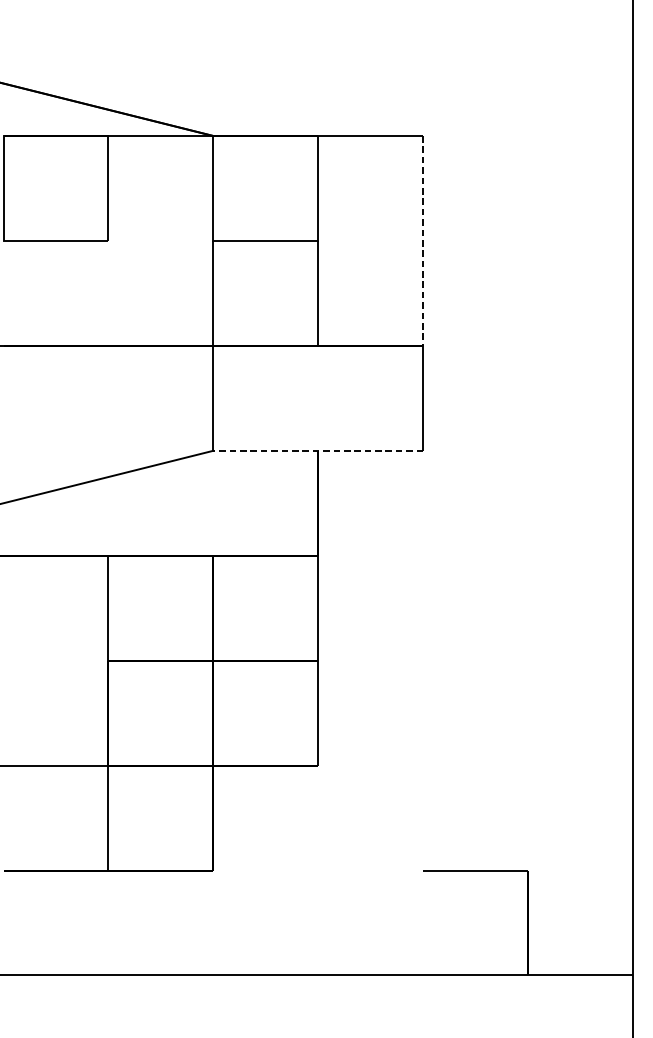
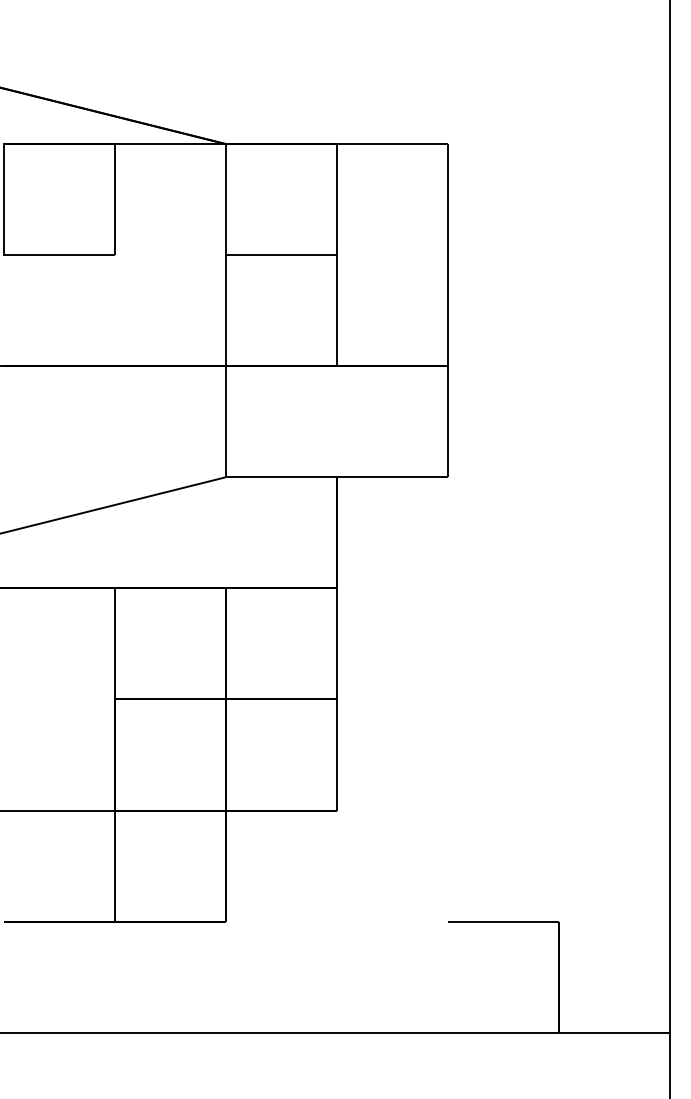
line: (422, 241) -> (447, 255), dashed -> solid
line: (317, 450) -> (336, 477), dashed -> solid

